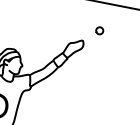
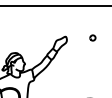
part: (99, 30) -> (92, 37), moved

